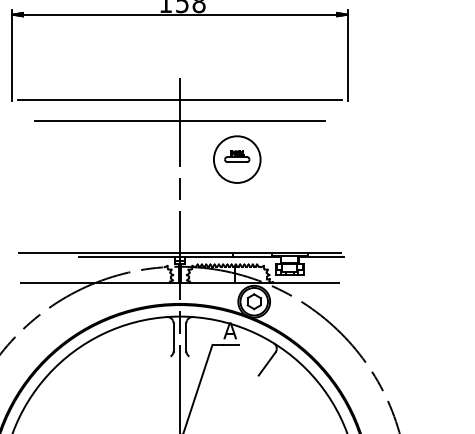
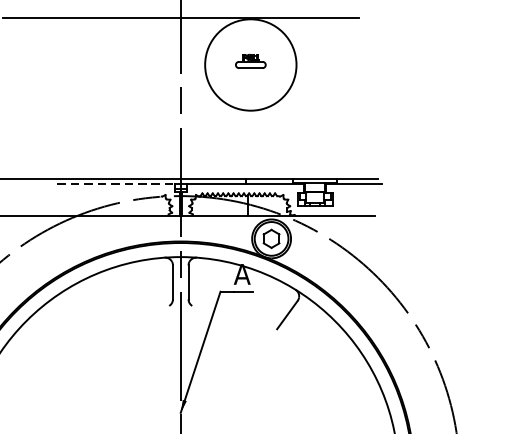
circle: (236, 159) -> (249, 64), size x1.6
line: (127, 257) -> (116, 184), solid -> dashed

